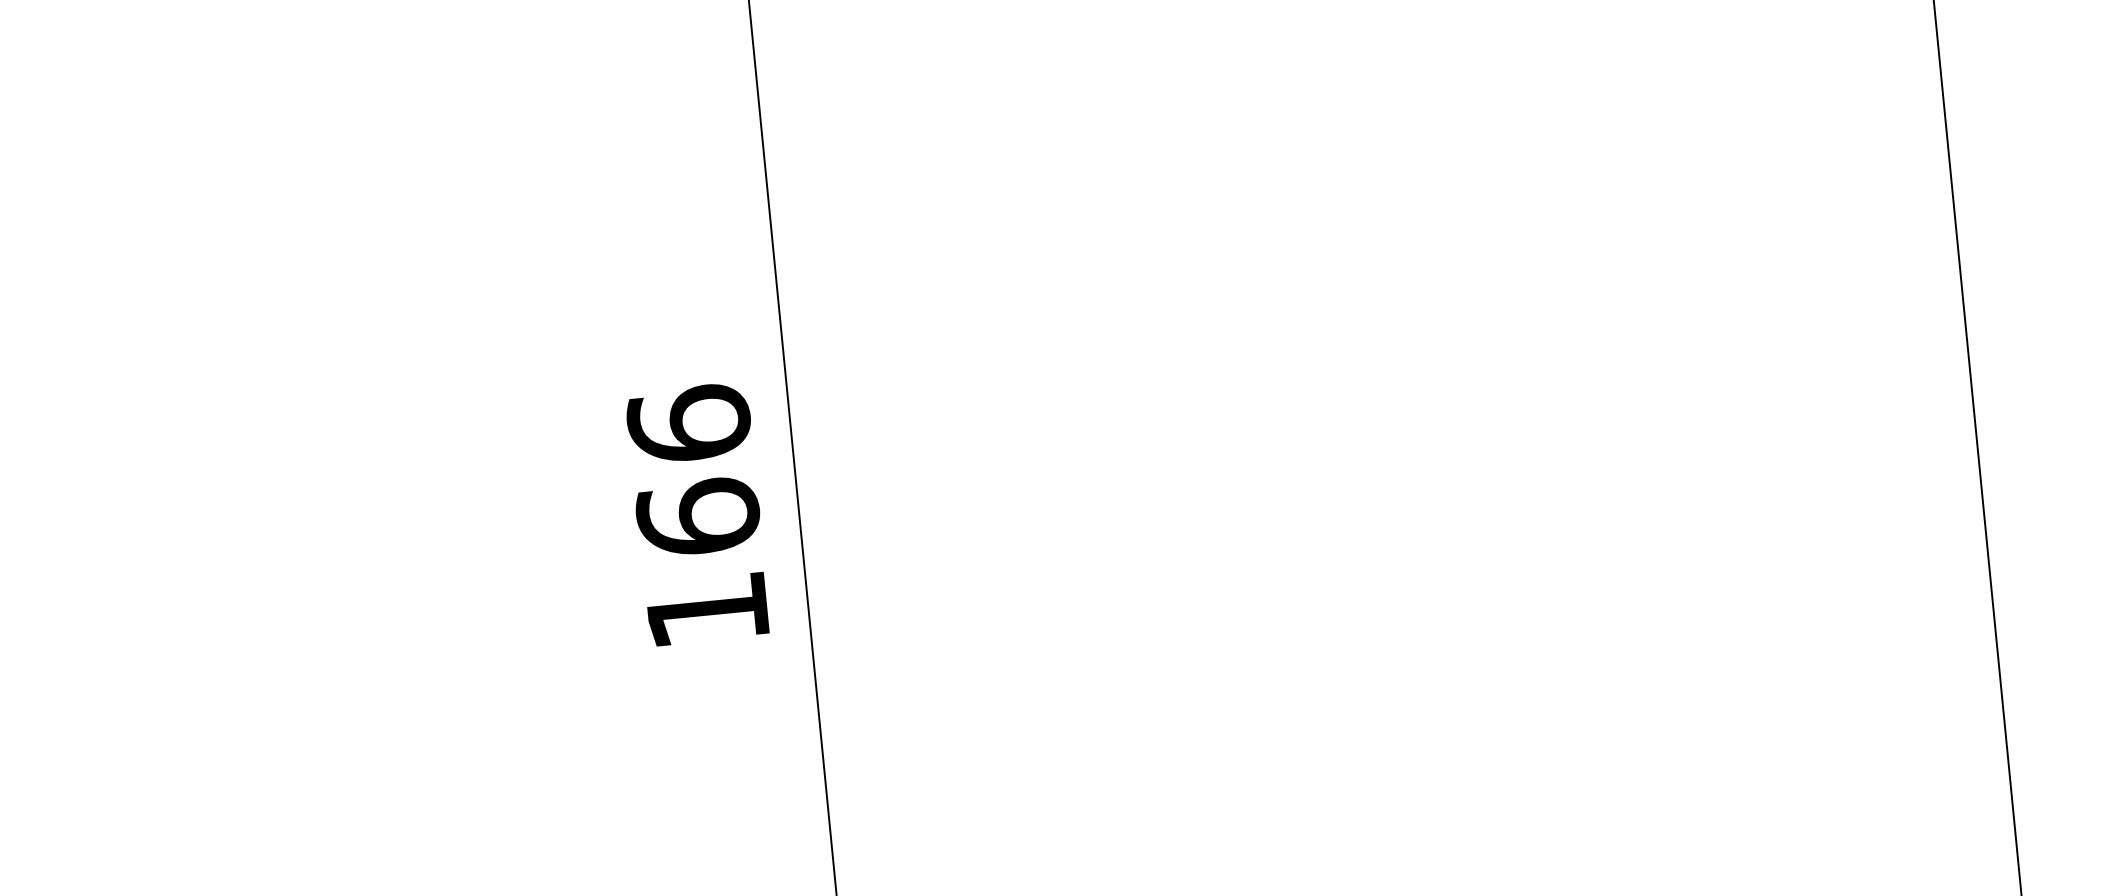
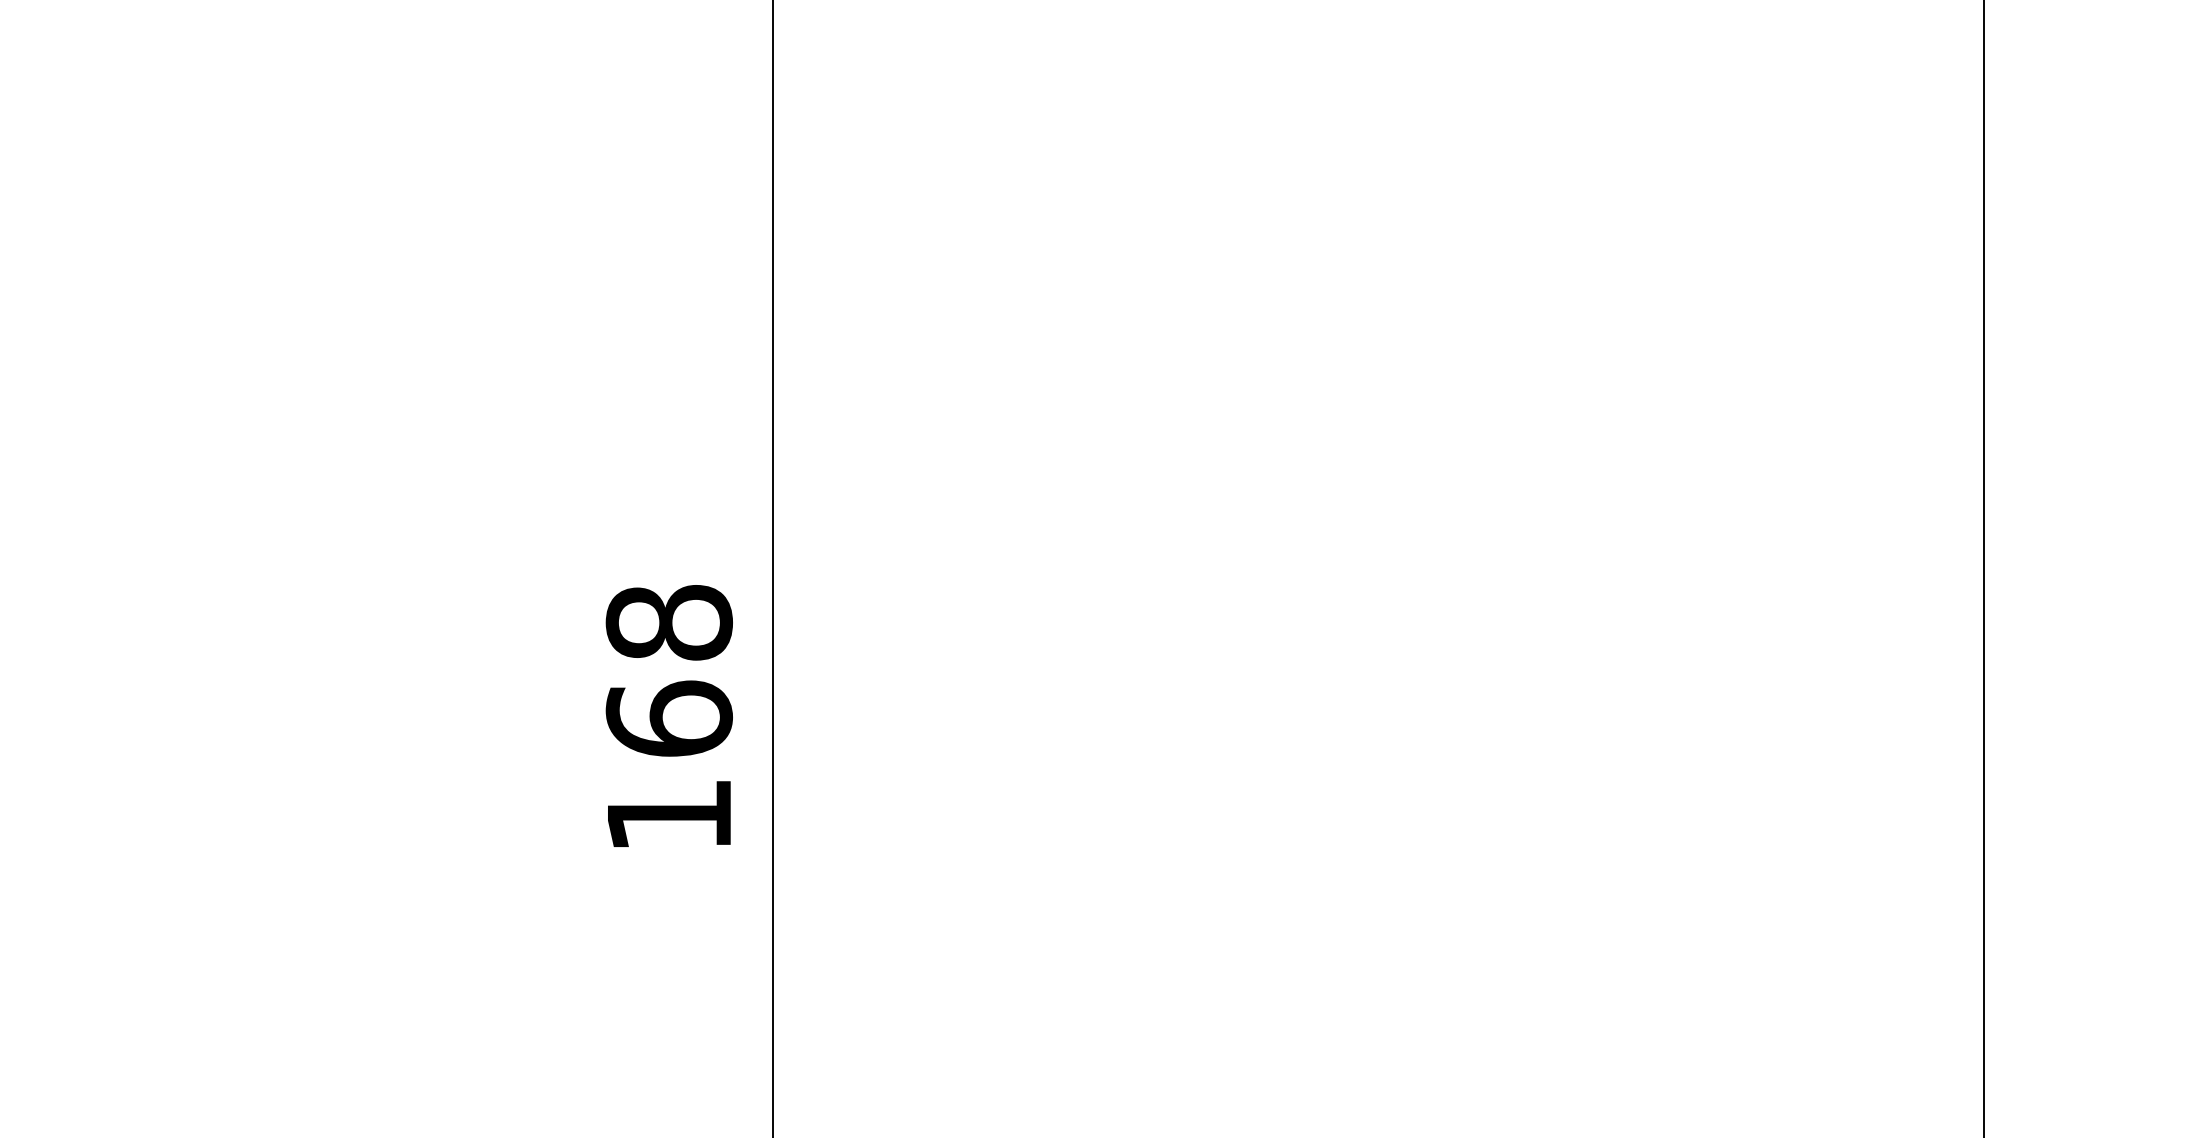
text: (688, 423) -> (668, 622), 166 -> 168

